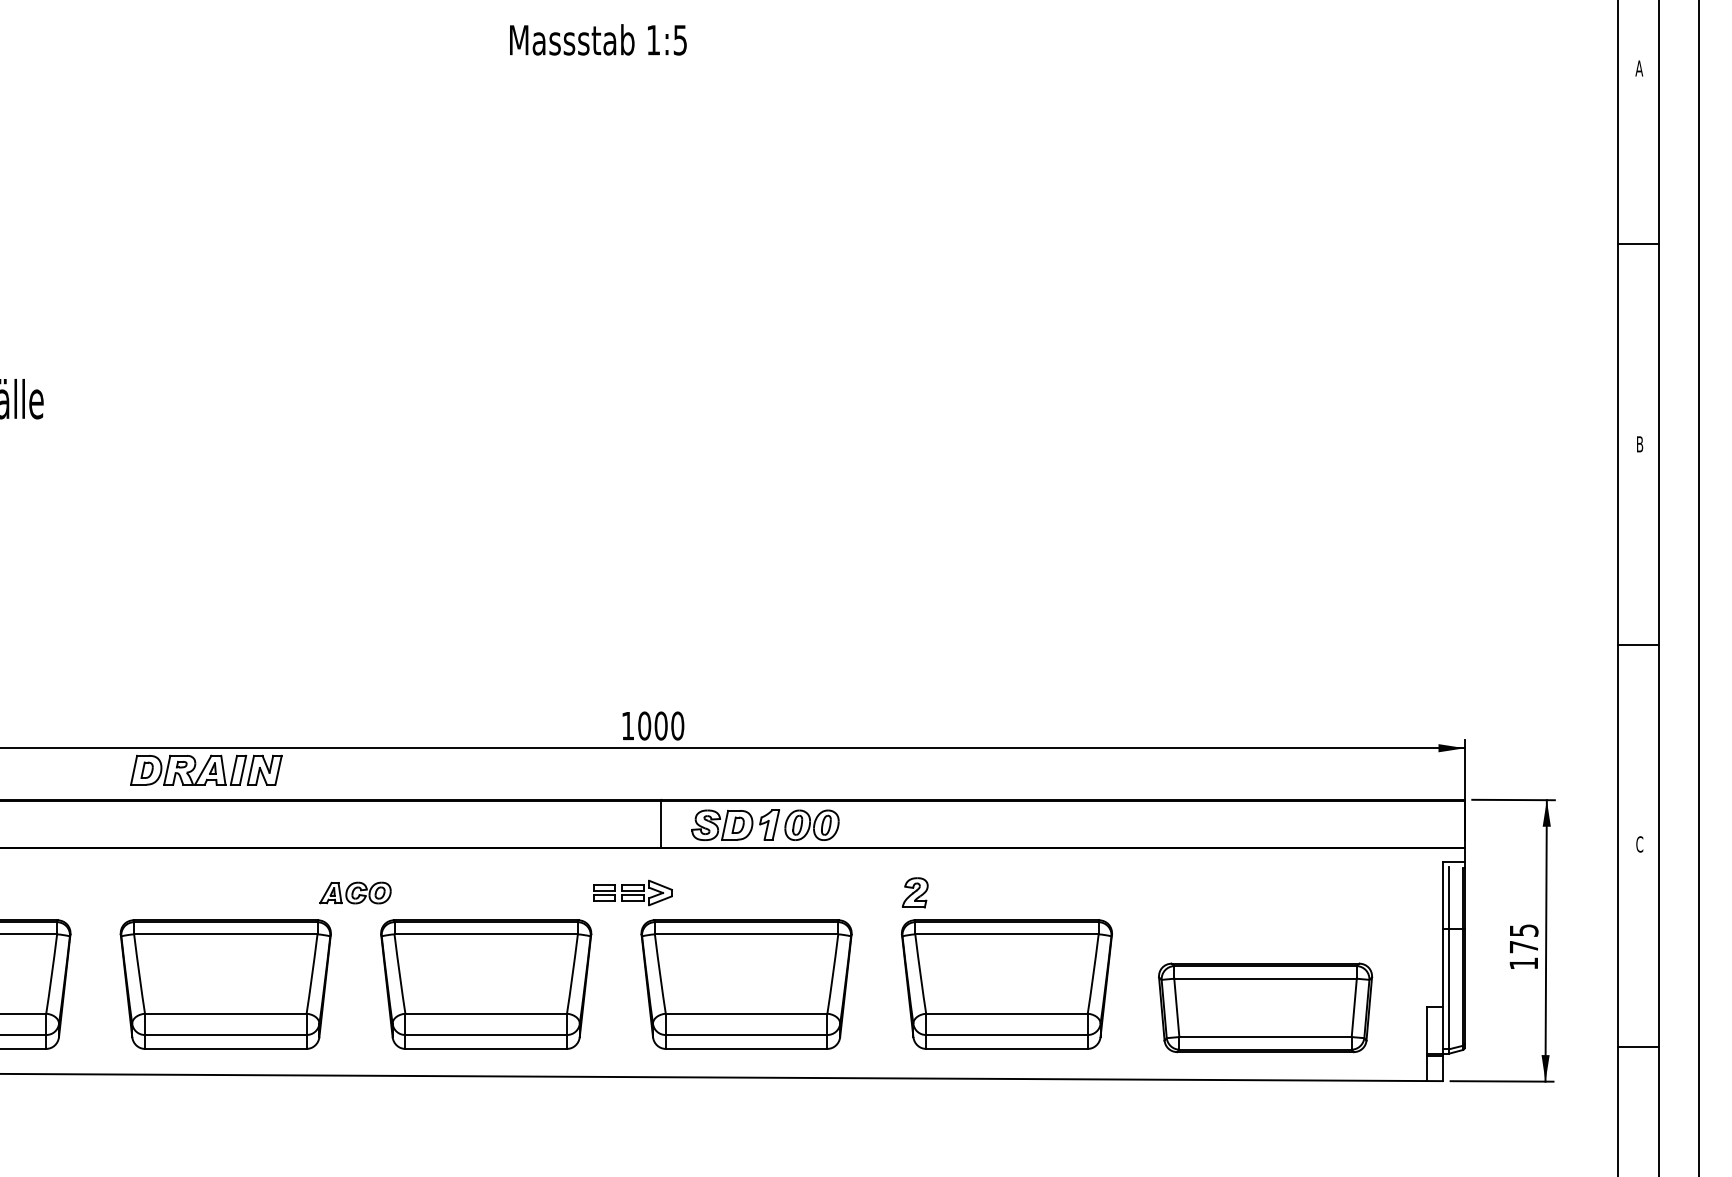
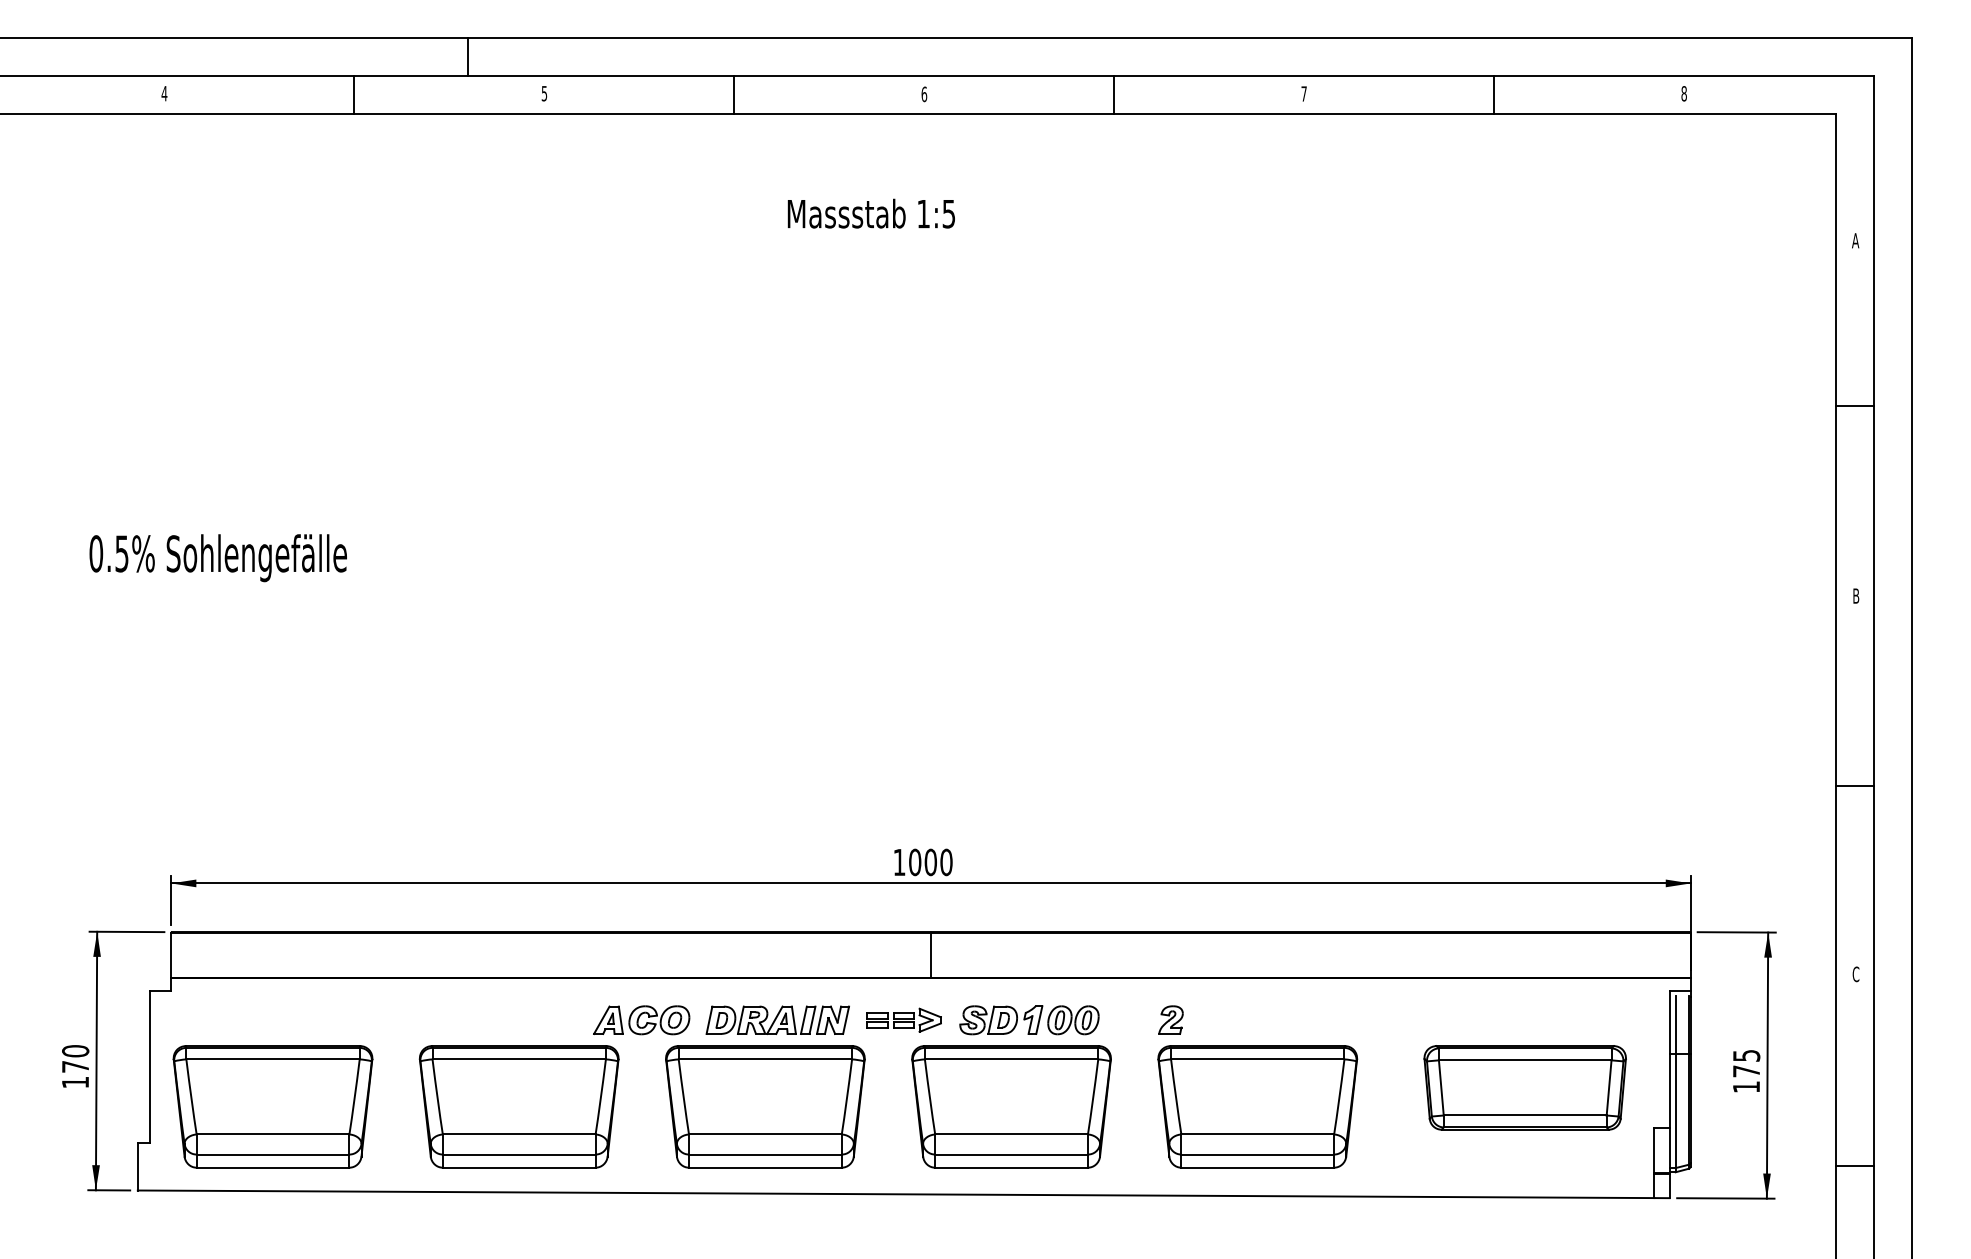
part: (206, 769) -> (777, 1019), moved
part: (765, 825) -> (1029, 1020), moved
part: (355, 893) -> (641, 1020), size x1.43
part: (1264, 1007) -> (1524, 1087), moved

